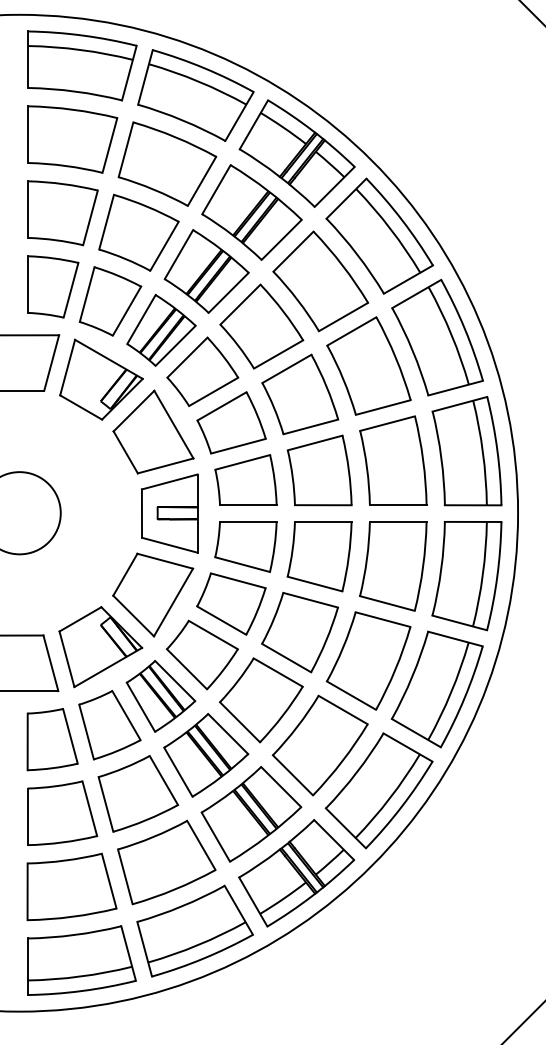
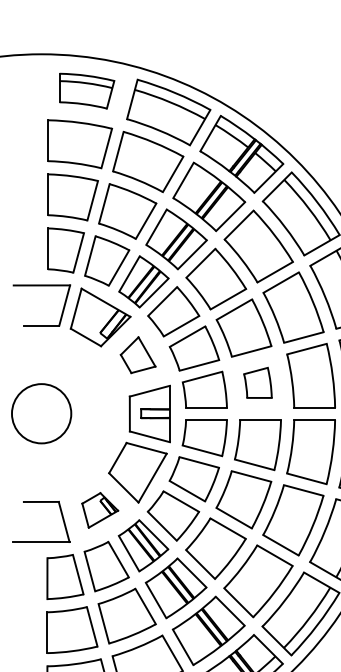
part: (82, 65) -> (86, 90), size x0.7
part: (153, 431) -> (138, 354), size x0.6
part: (319, 470) -> (257, 382), size x0.6
part: (100, 647) -> (99, 510), size x0.6

